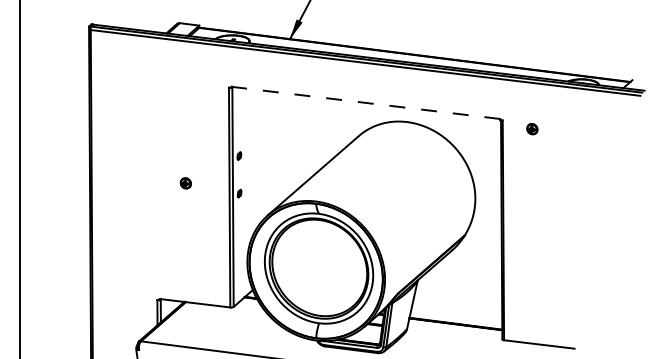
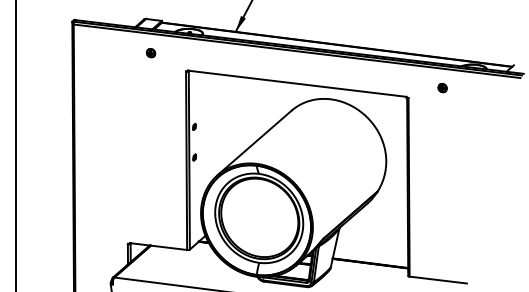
line: (364, 102) -> (296, 83), dashed -> solid
part: (532, 128) -> (442, 87), moved
part: (186, 183) -> (151, 53), moved

